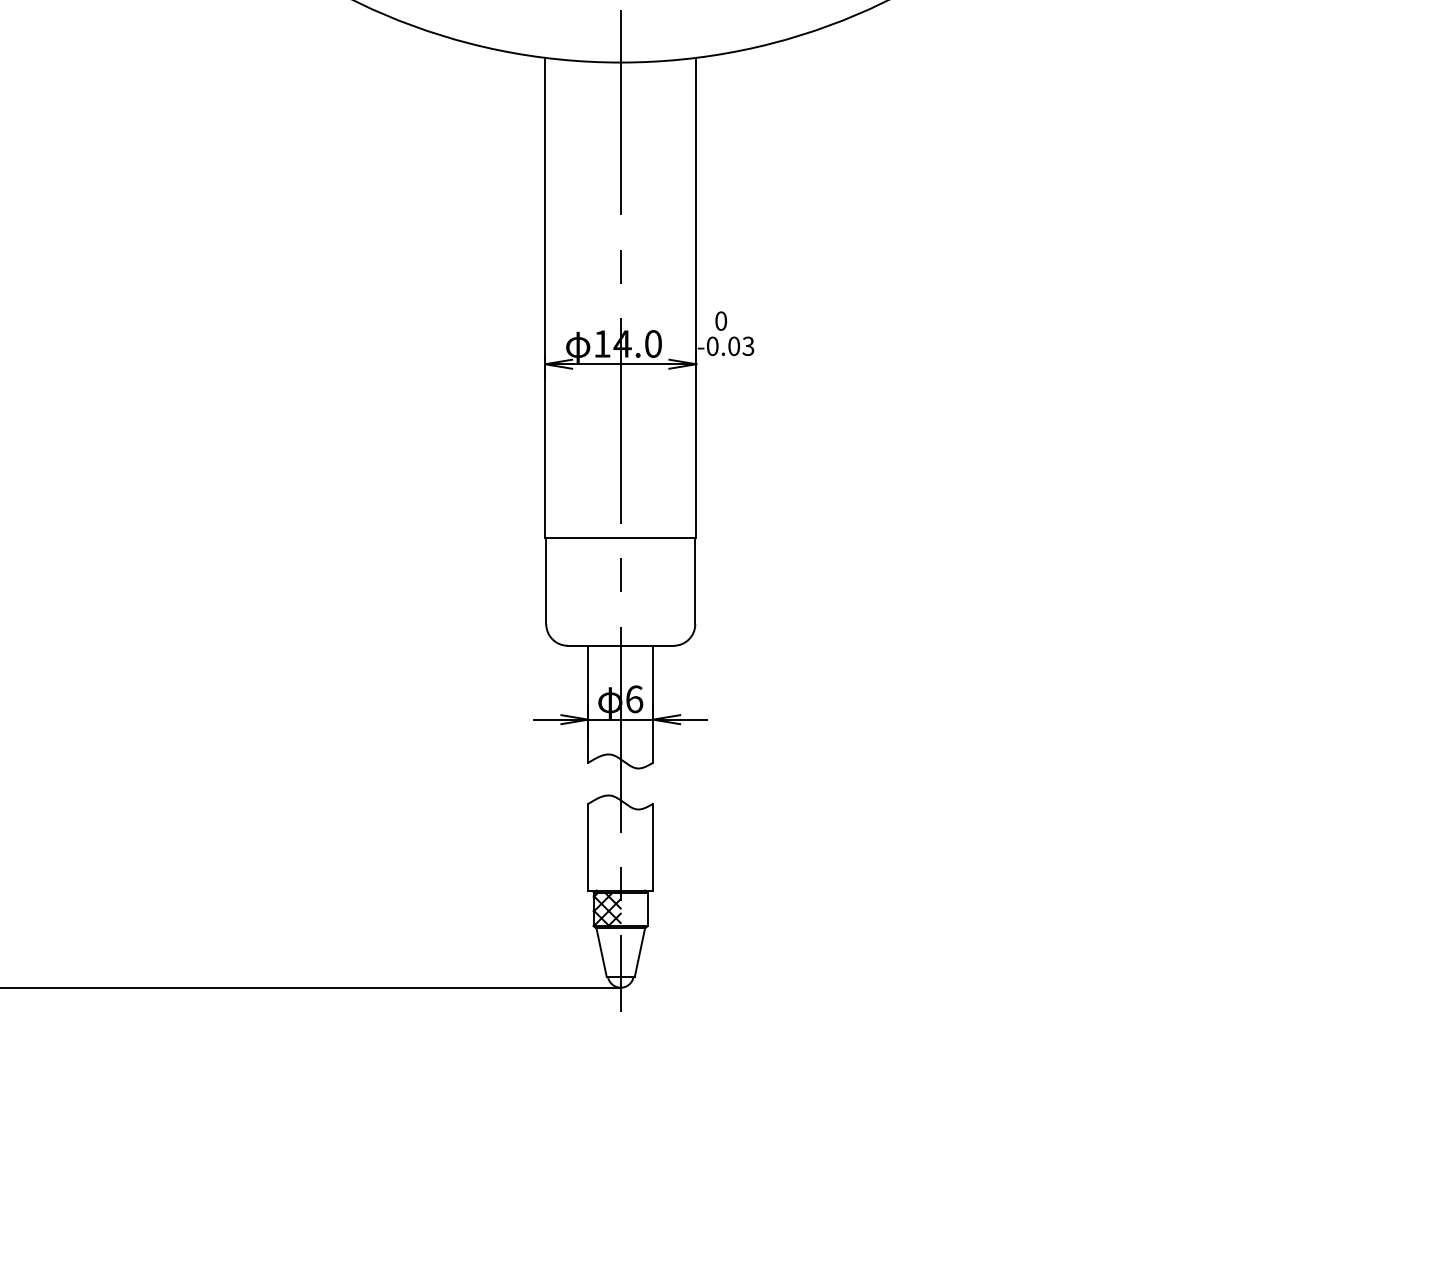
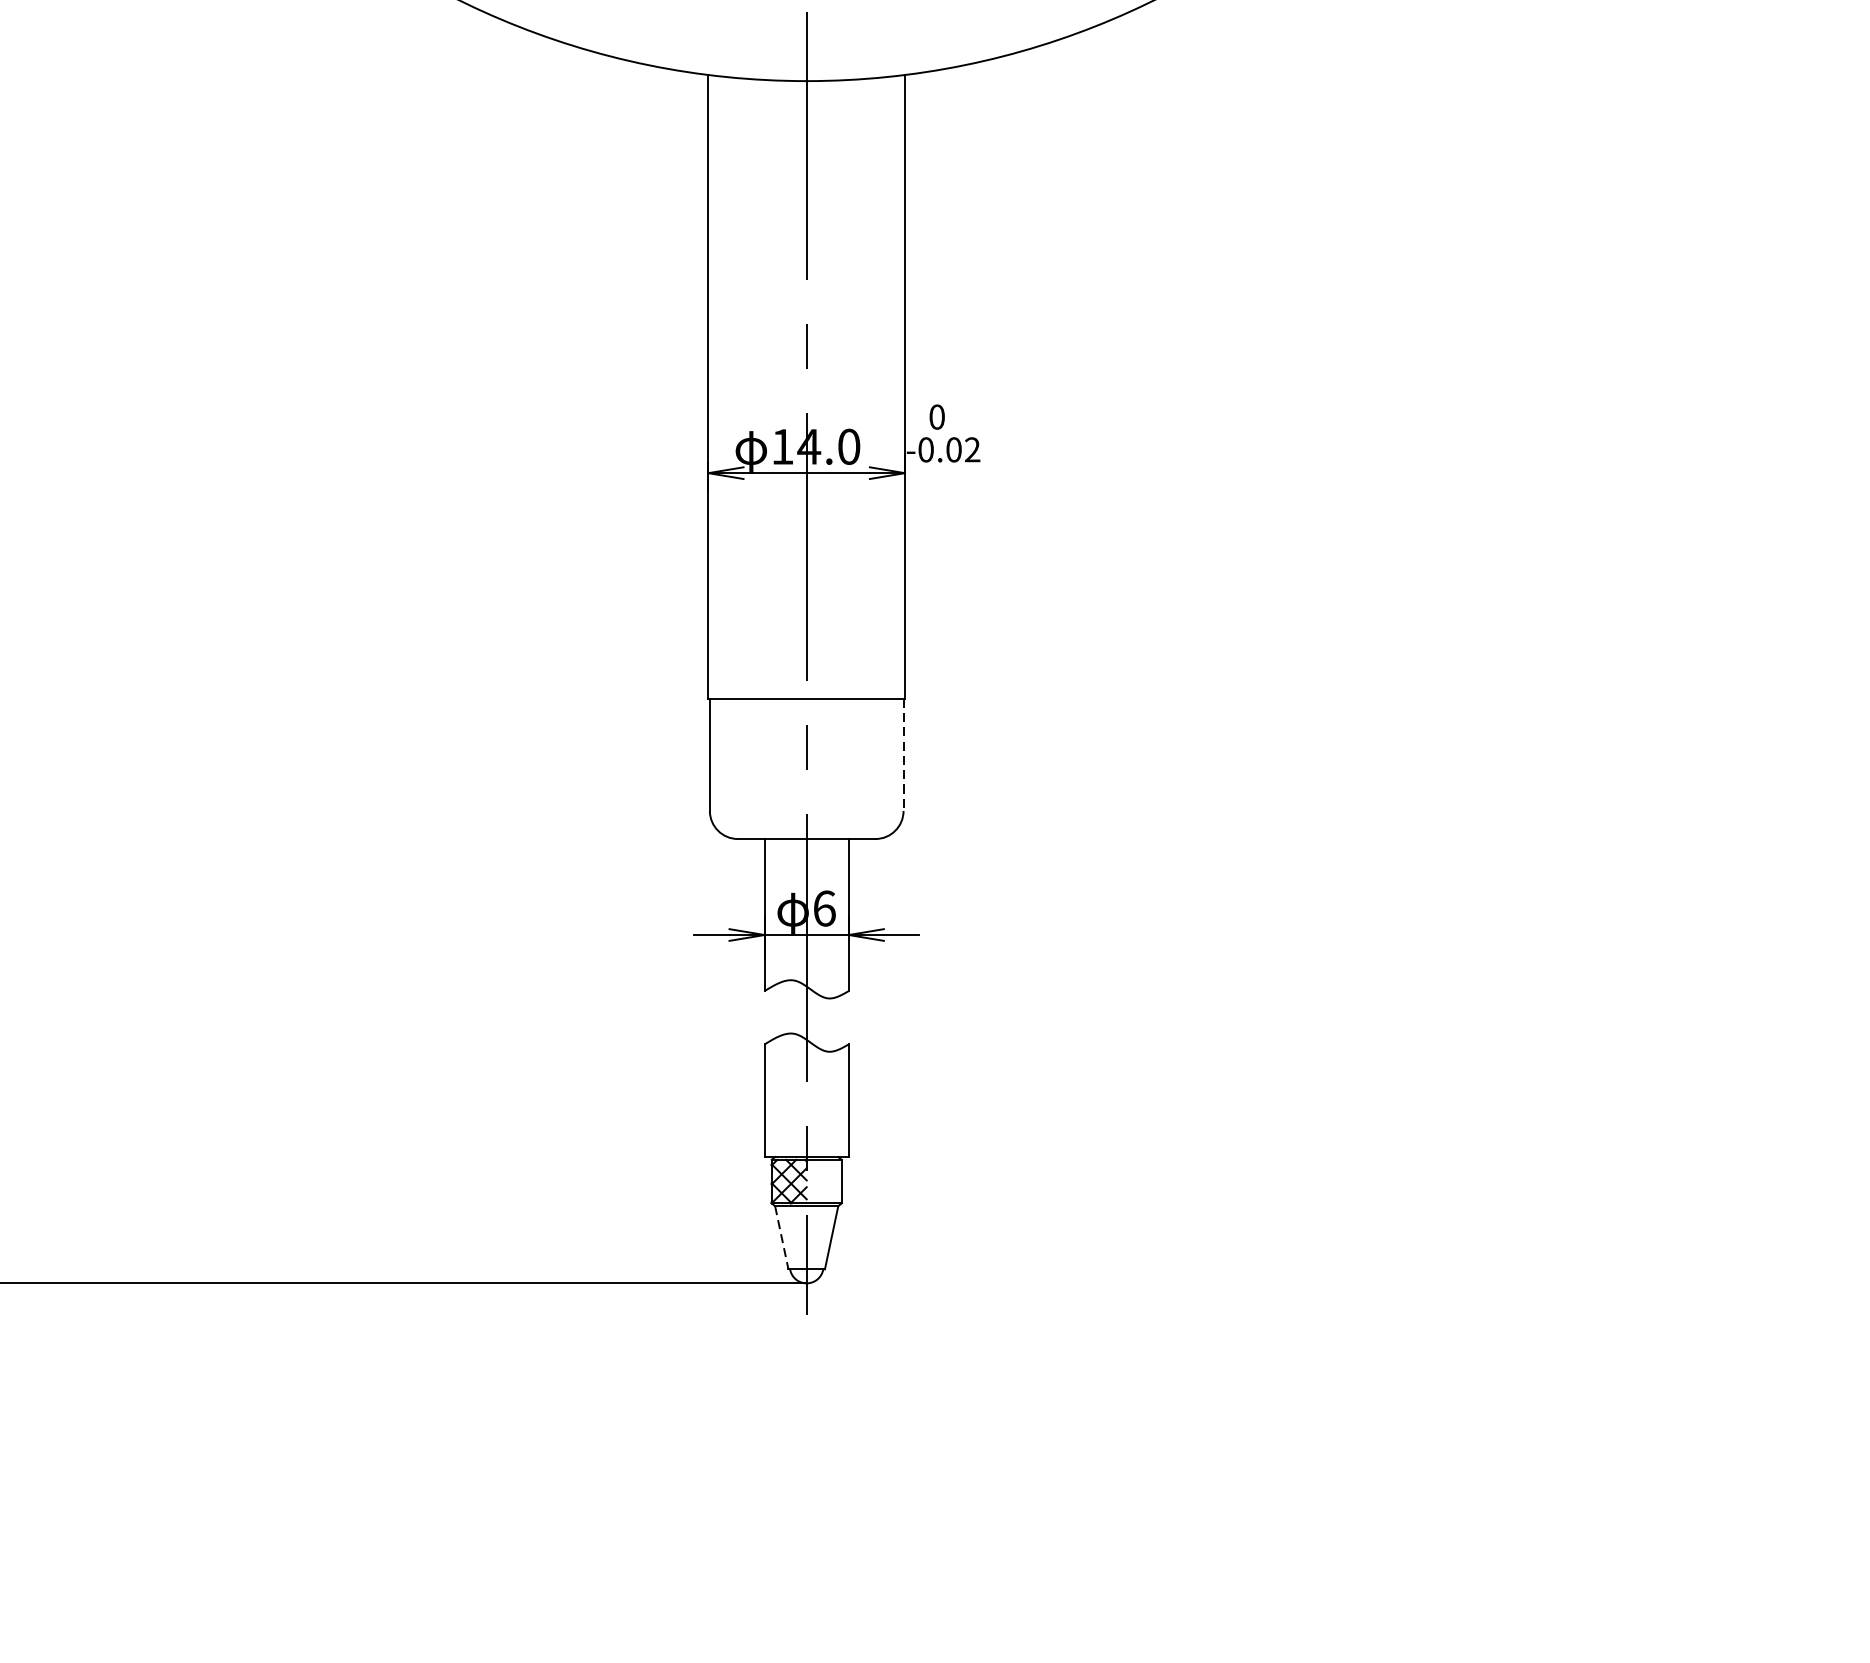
text: (748, 346) -> (972, 450), -0.03 -> -0.02
line: (695, 581) -> (903, 755), solid -> dashed
line: (601, 952) -> (781, 1237), solid -> dashed

